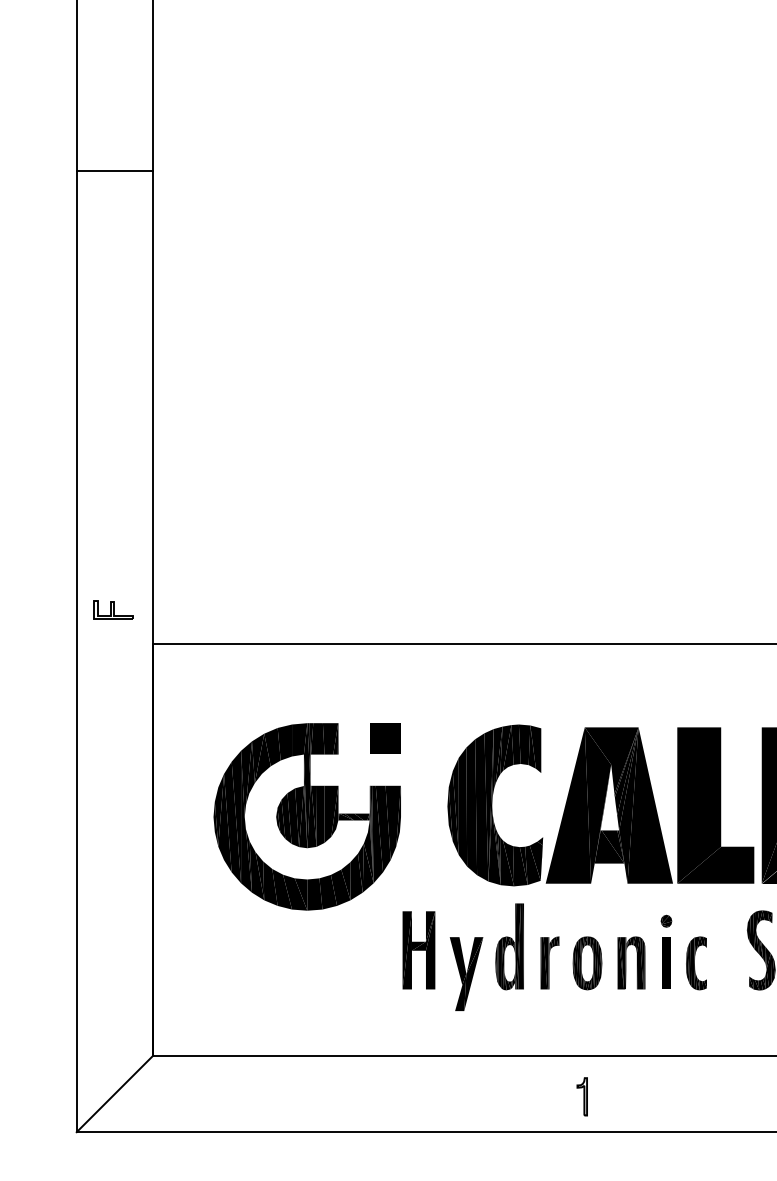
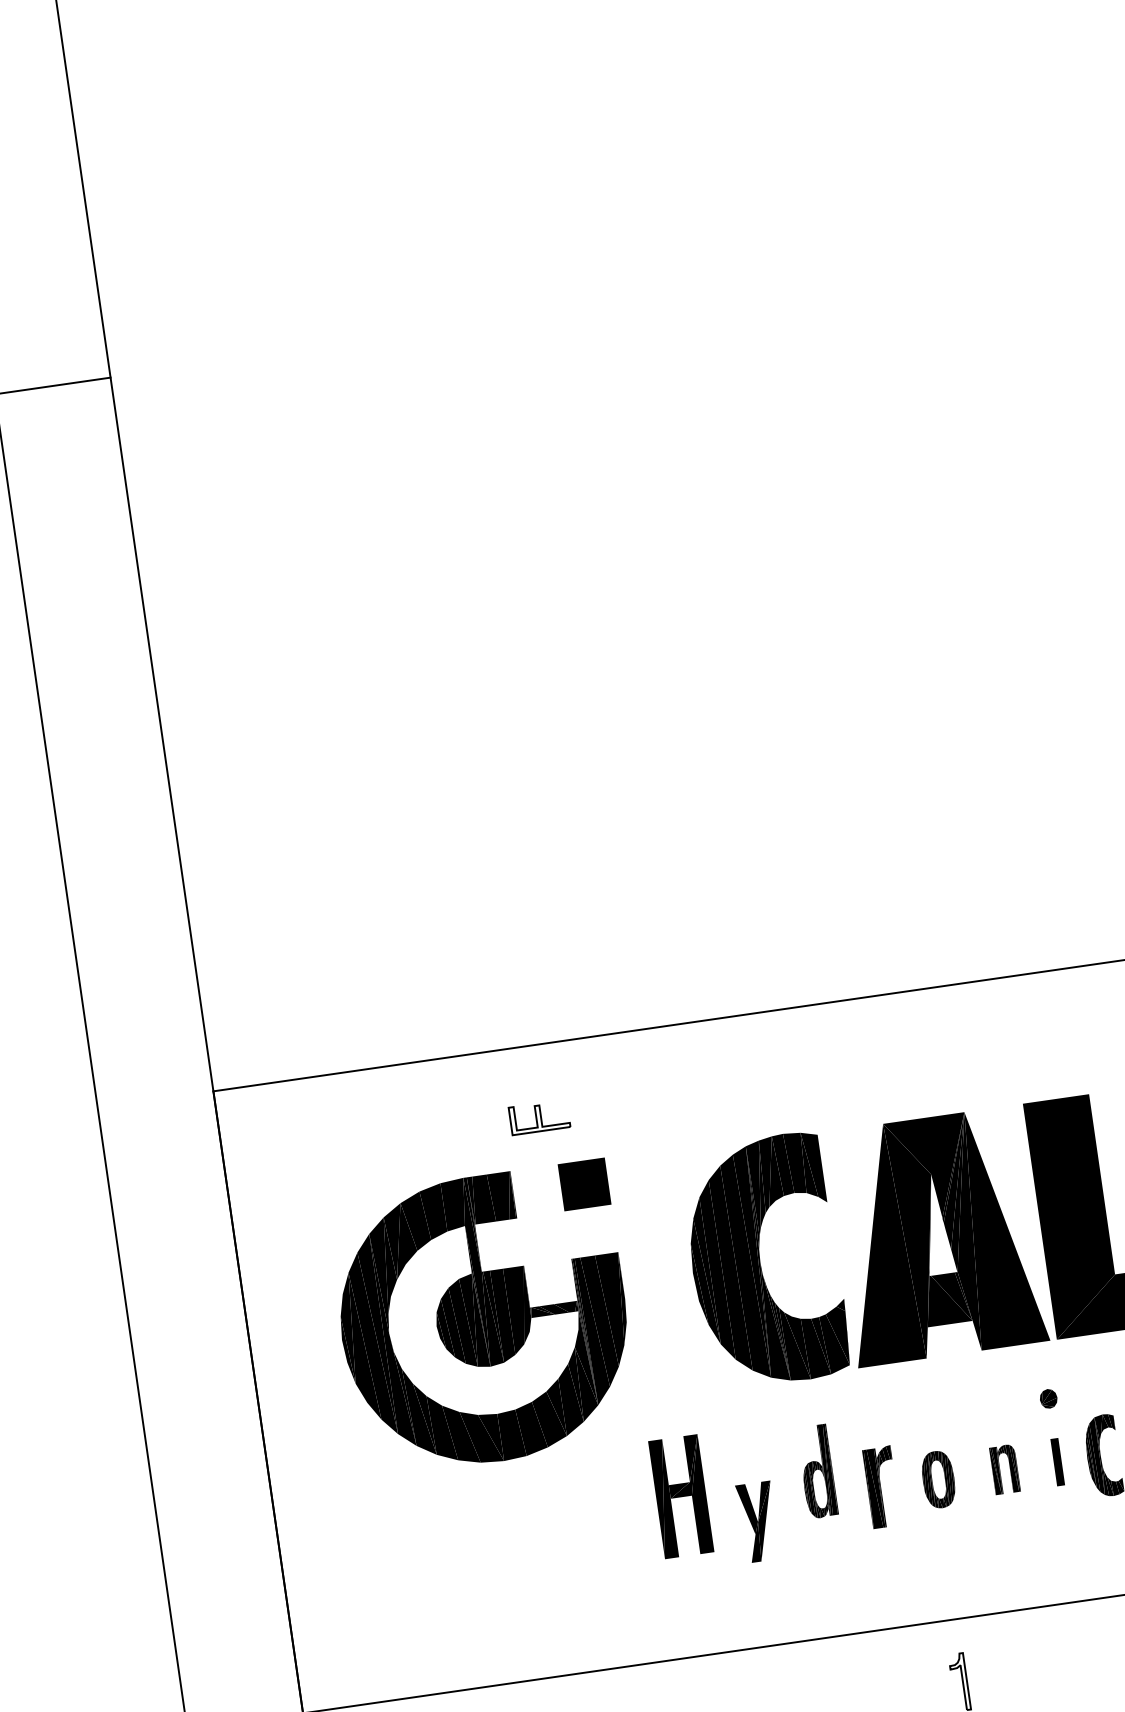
part: (113, 609) -> (539, 1116), moved
part: (509, 946) -> (817, 1471), size x0.7
part: (631, 962) -> (1004, 1468), size x0.6
part: (666, 962) -> (1057, 1461), size x0.6
part: (587, 963) -> (938, 1479), size x0.7
part: (466, 973) -> (758, 1521), size x0.7

